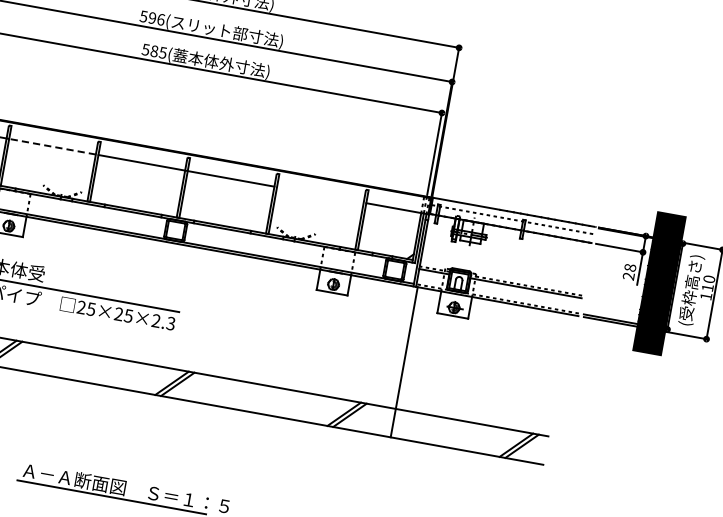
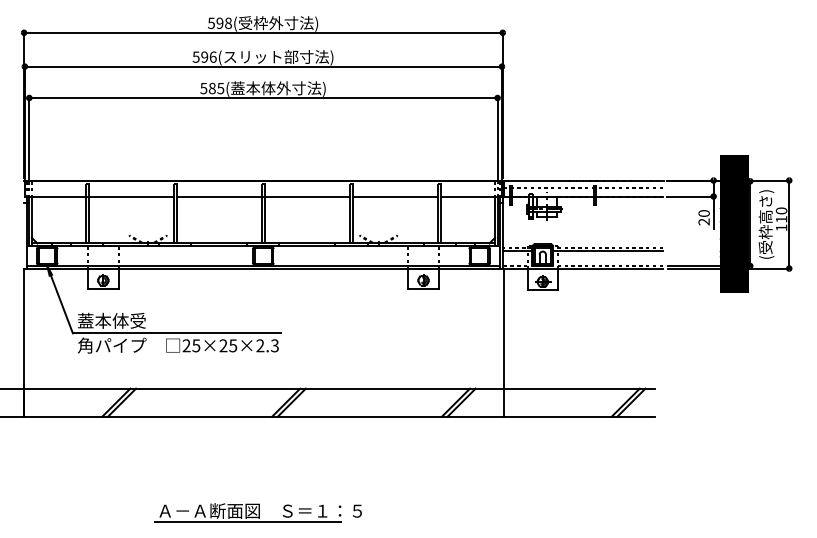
line: (52, 147) -> (131, 197), dashed -> solid
line: (320, 195) -> (395, 197), added
text: (630, 267) -> (704, 213), 28 -> 20

